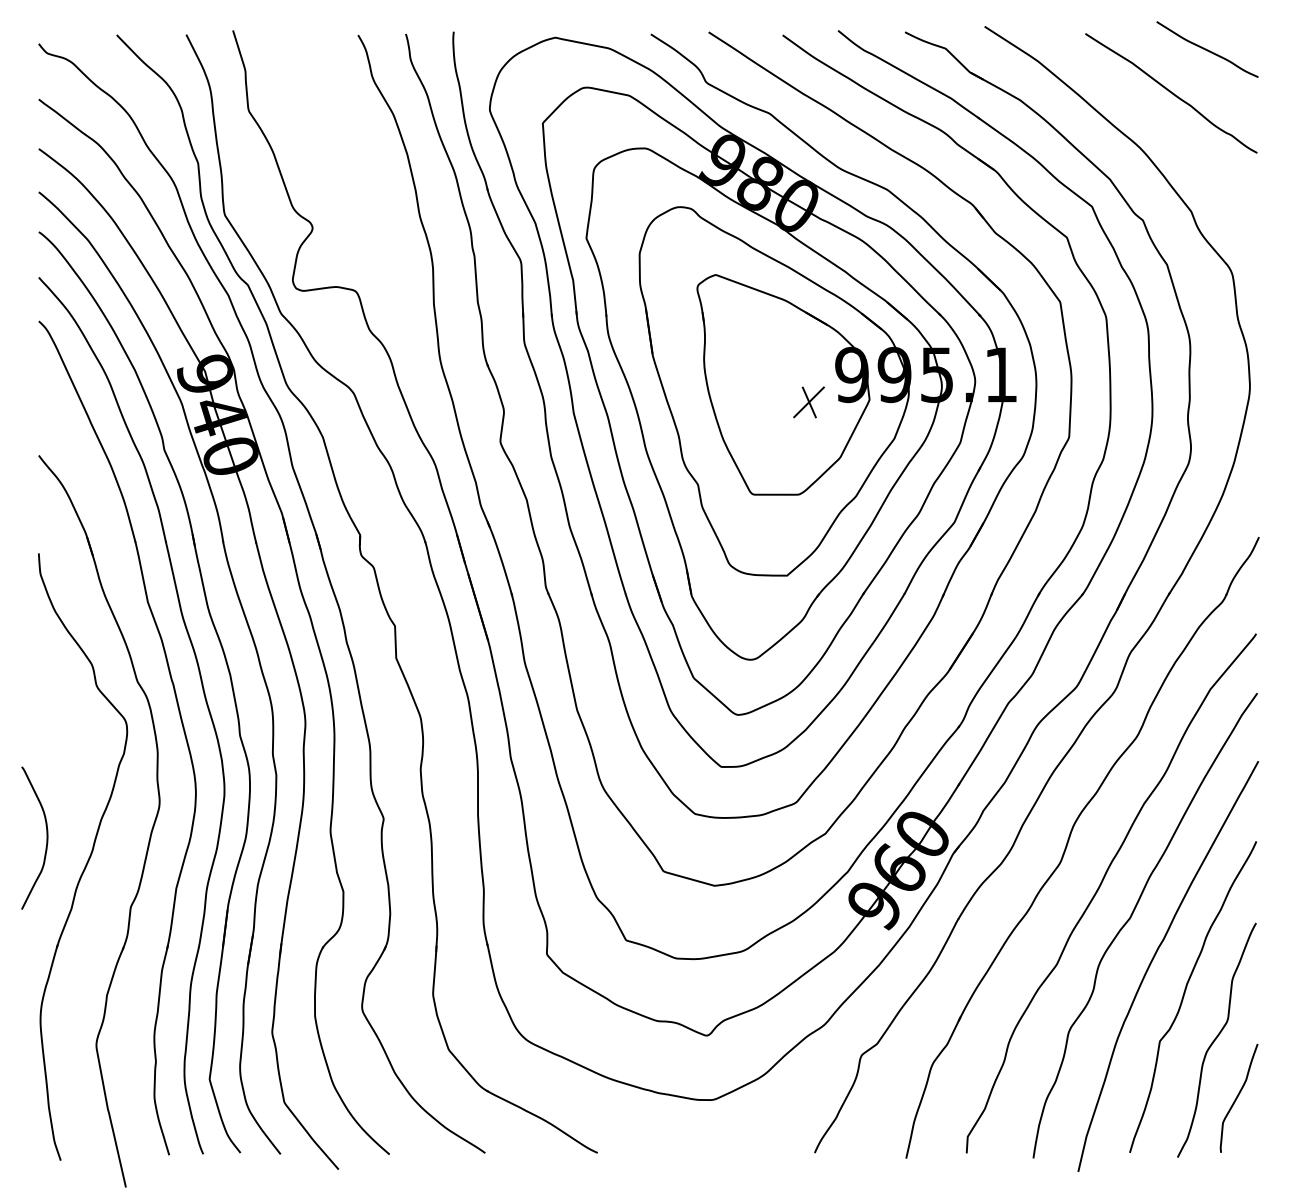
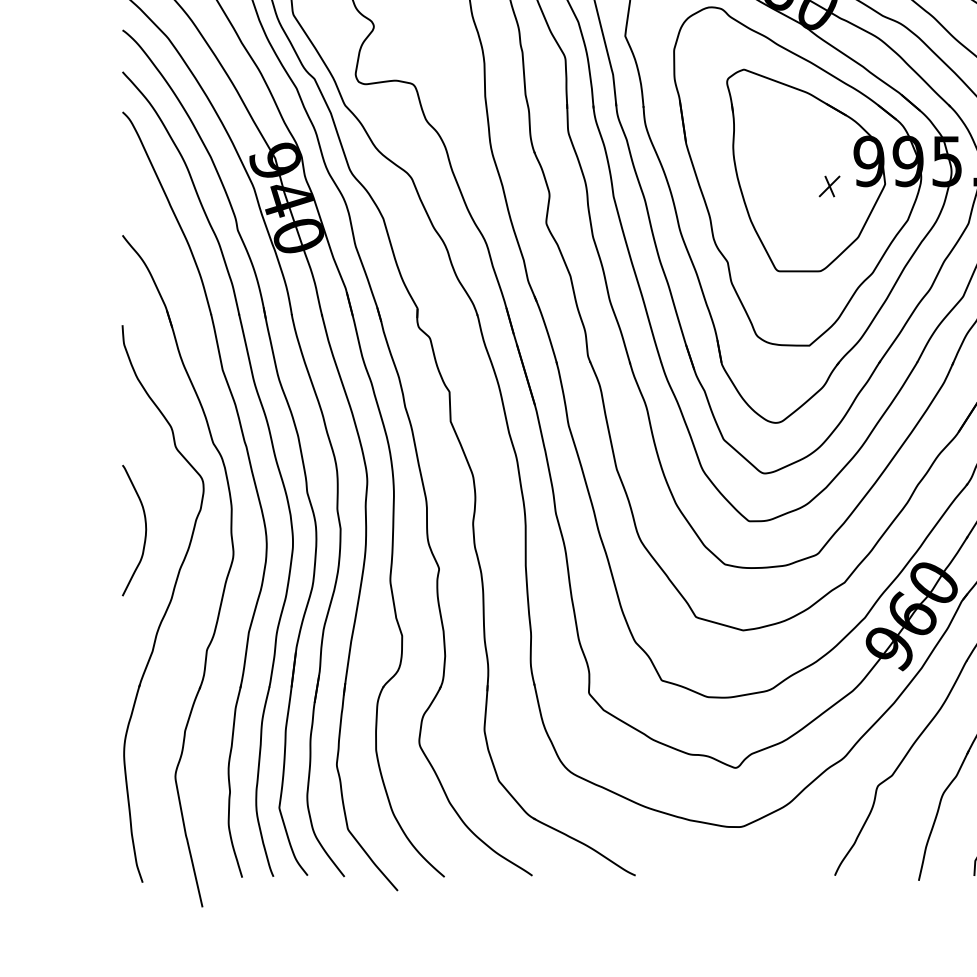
part: (808, 401) -> (829, 185), size x0.71
curve: (46, 837) -> (145, 530), moved

